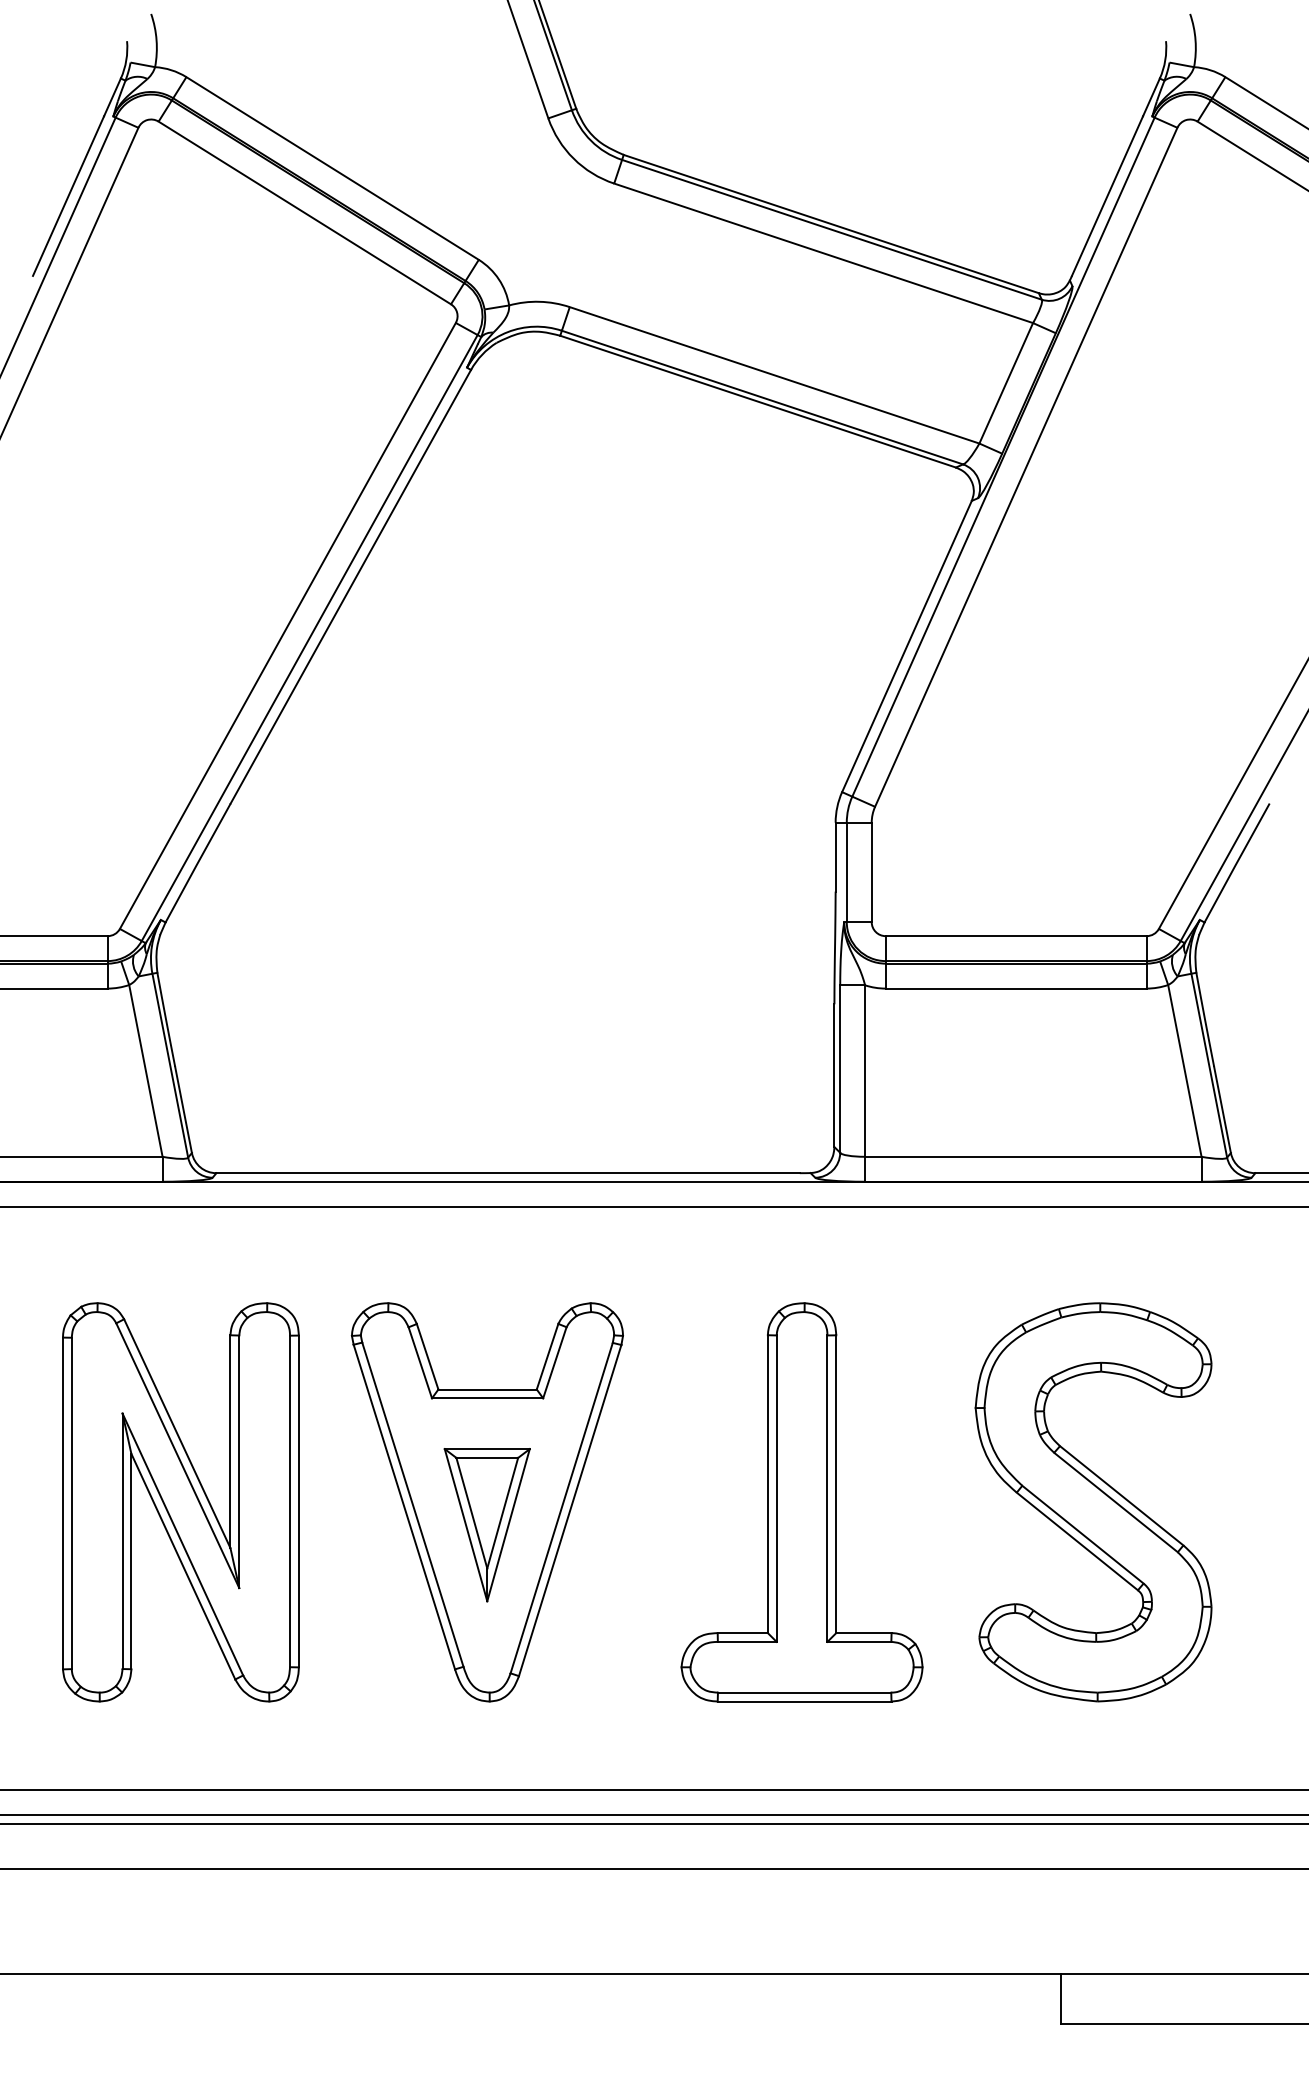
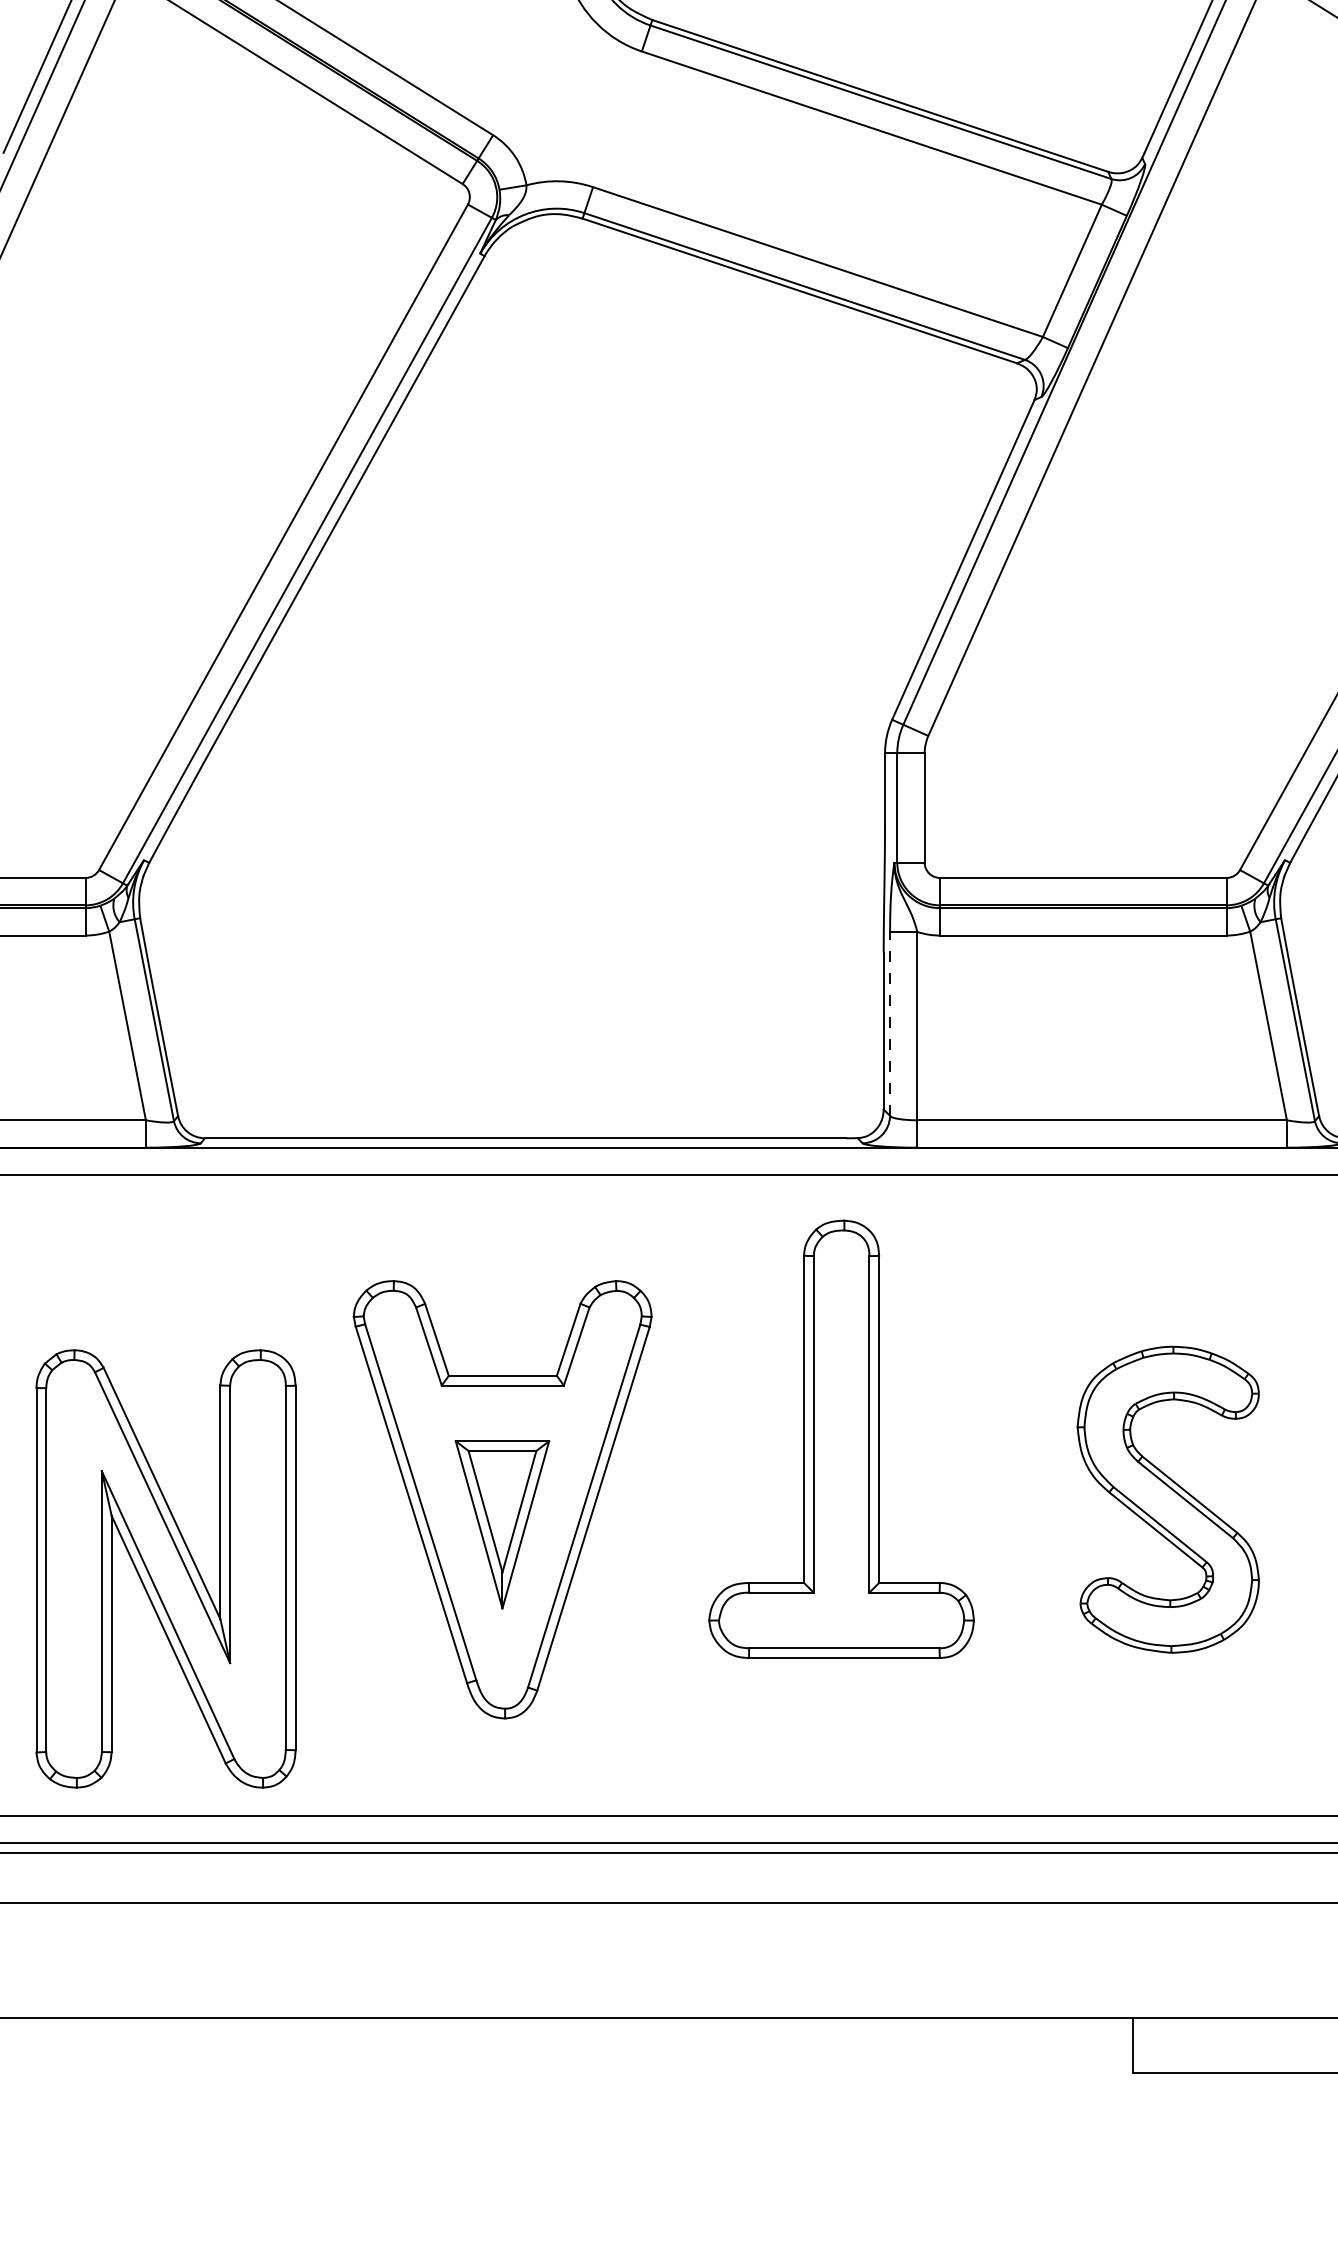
line: (840, 1069) -> (890, 1024), solid -> dashed
part: (180, 1502) -> (165, 1569), moved
part: (801, 1502) -> (840, 1439), moved
part: (1093, 1502) -> (1168, 1499), size x0.7

